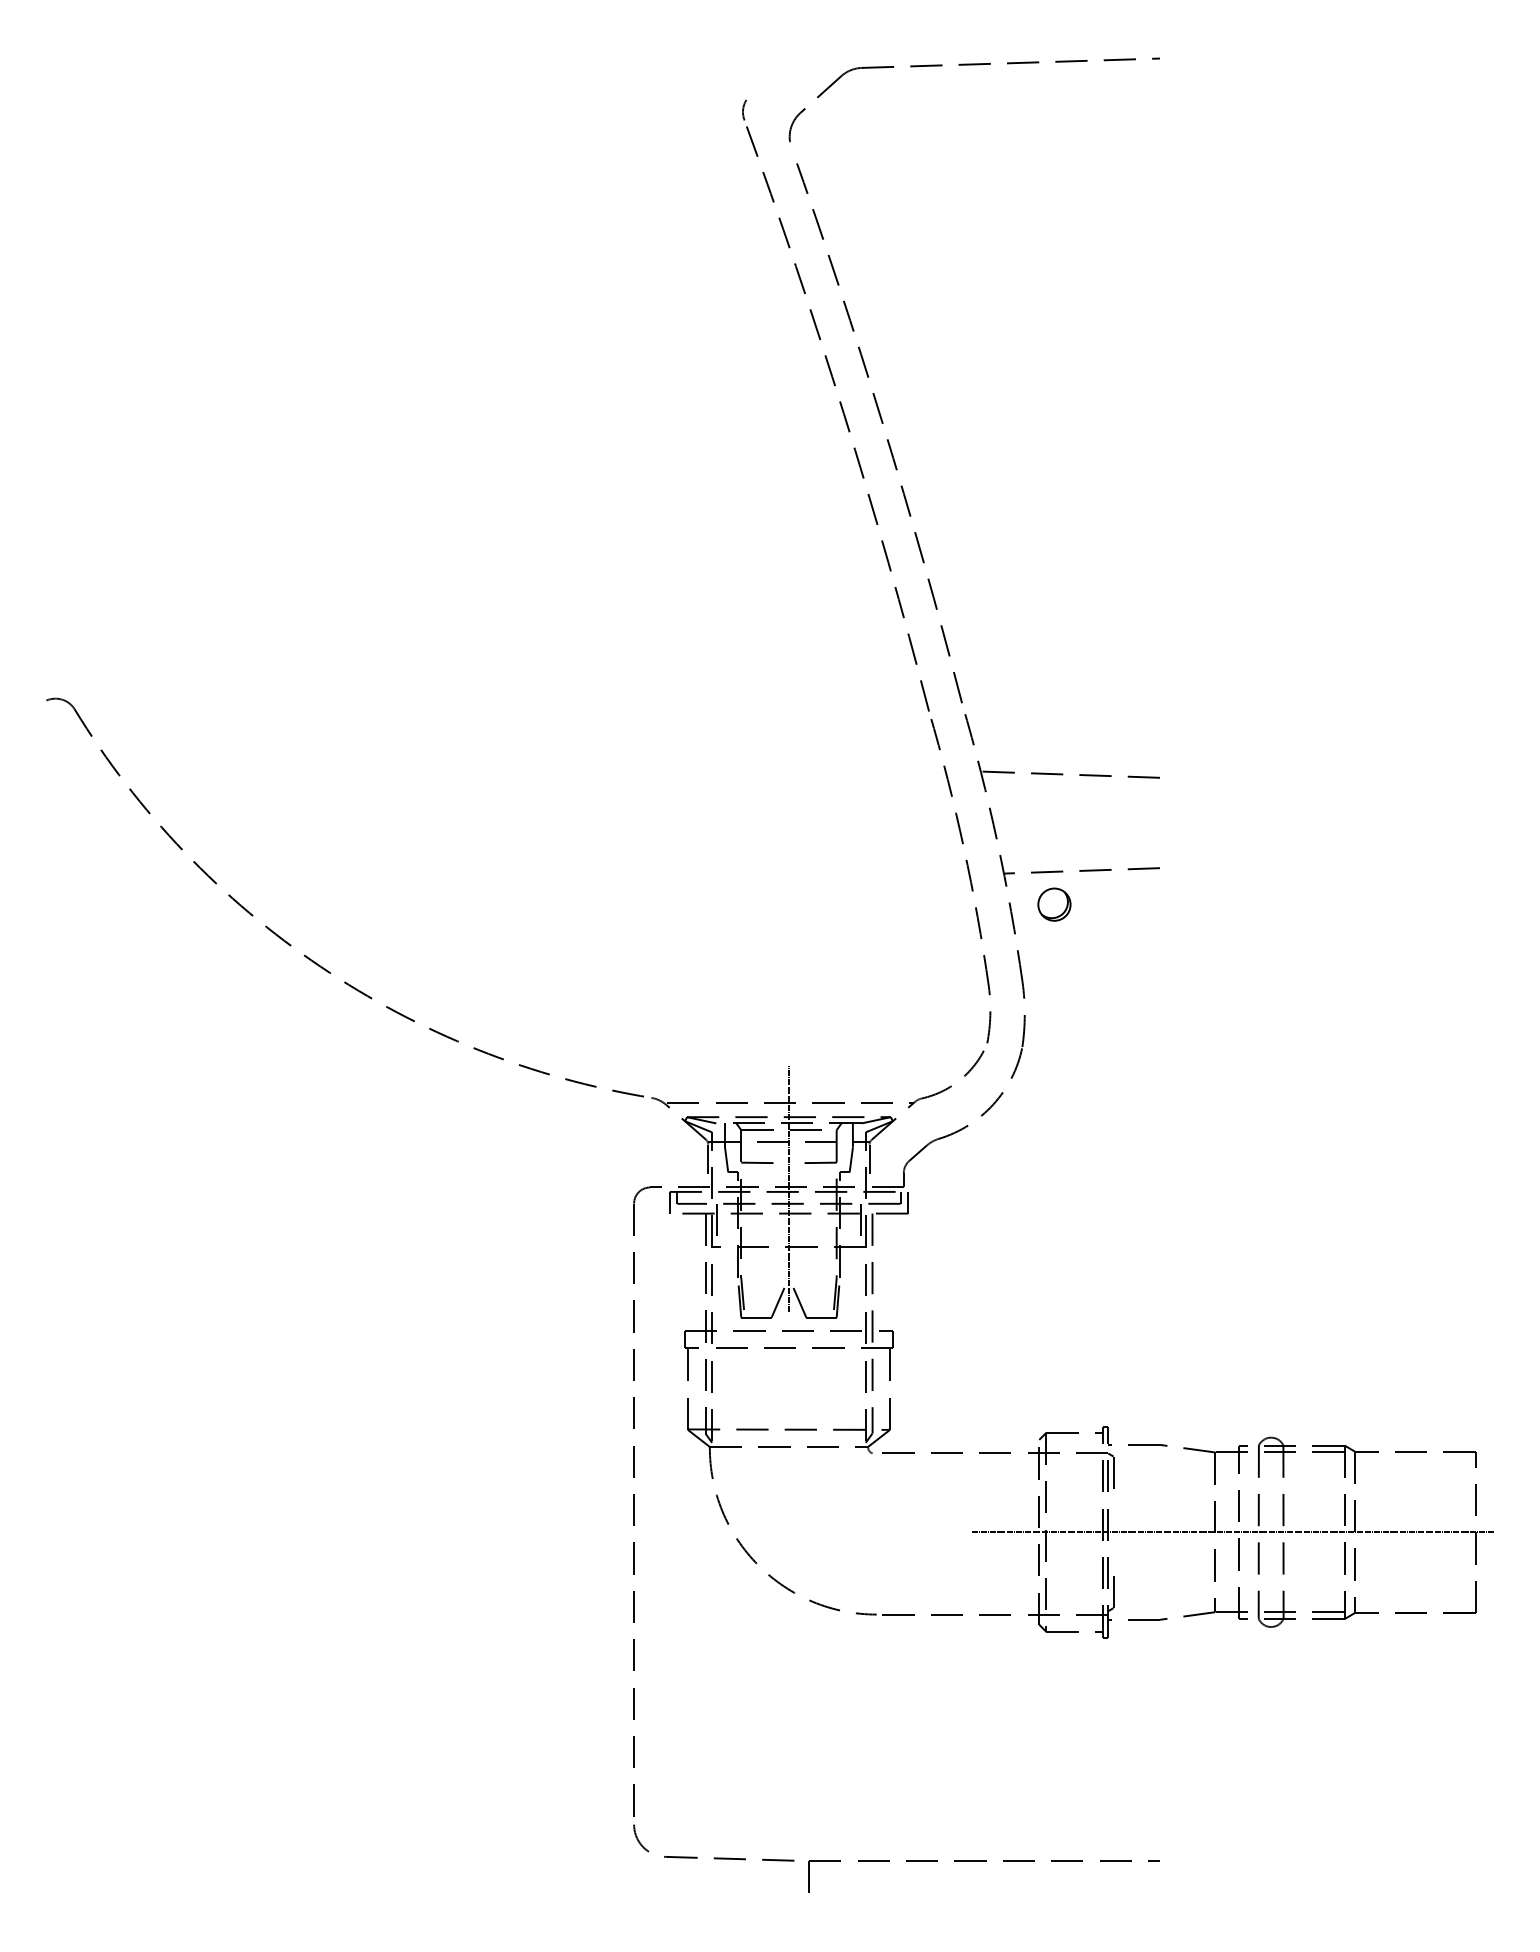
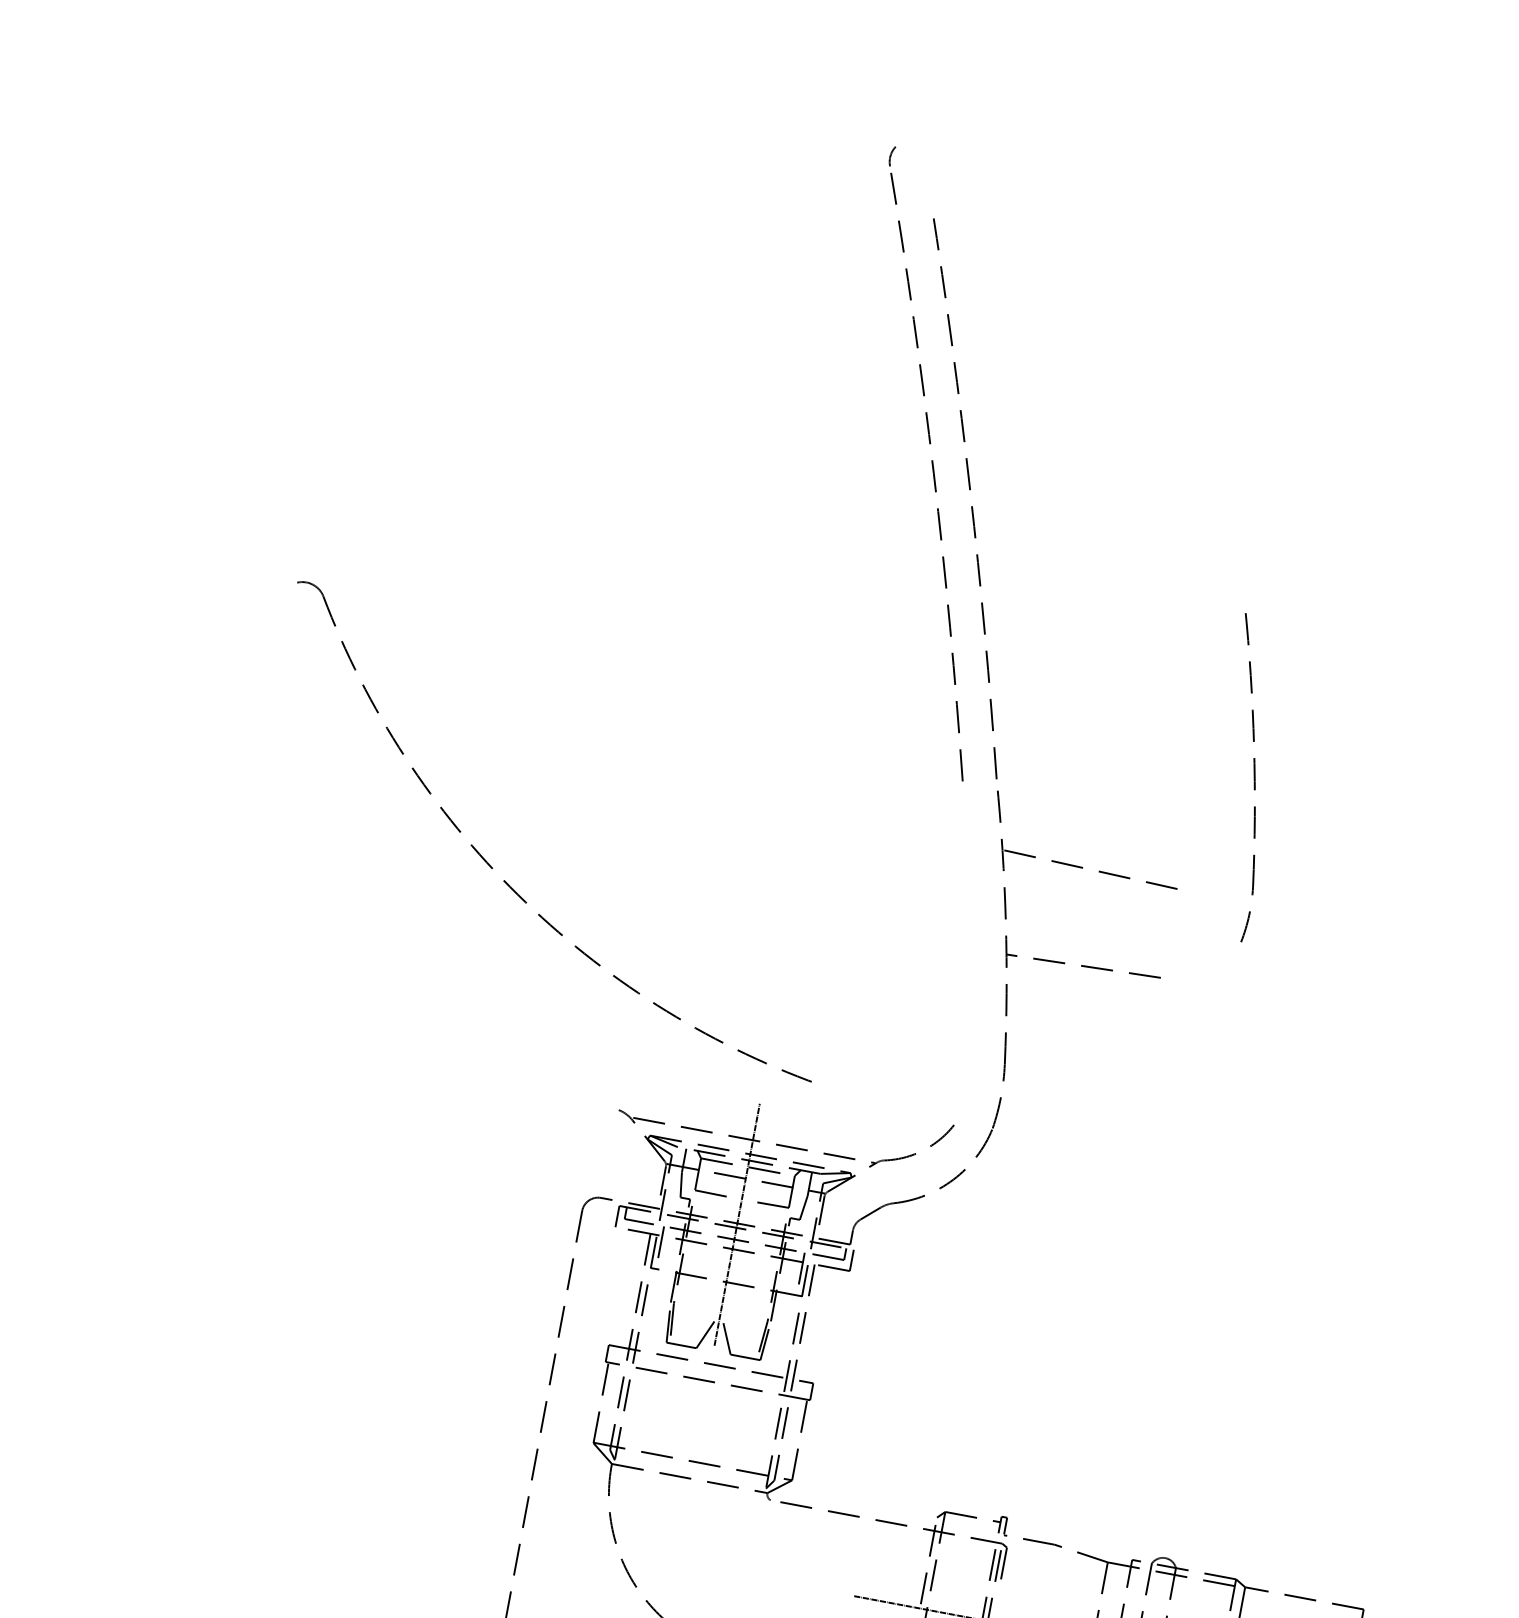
part: (973, 65) -> (1125, 154), removed
part: (969, 880) -> (1253, 778), moved
part: (1054, 904) -> (1050, 994), removed
part: (306, 955) -> (506, 881), moved

